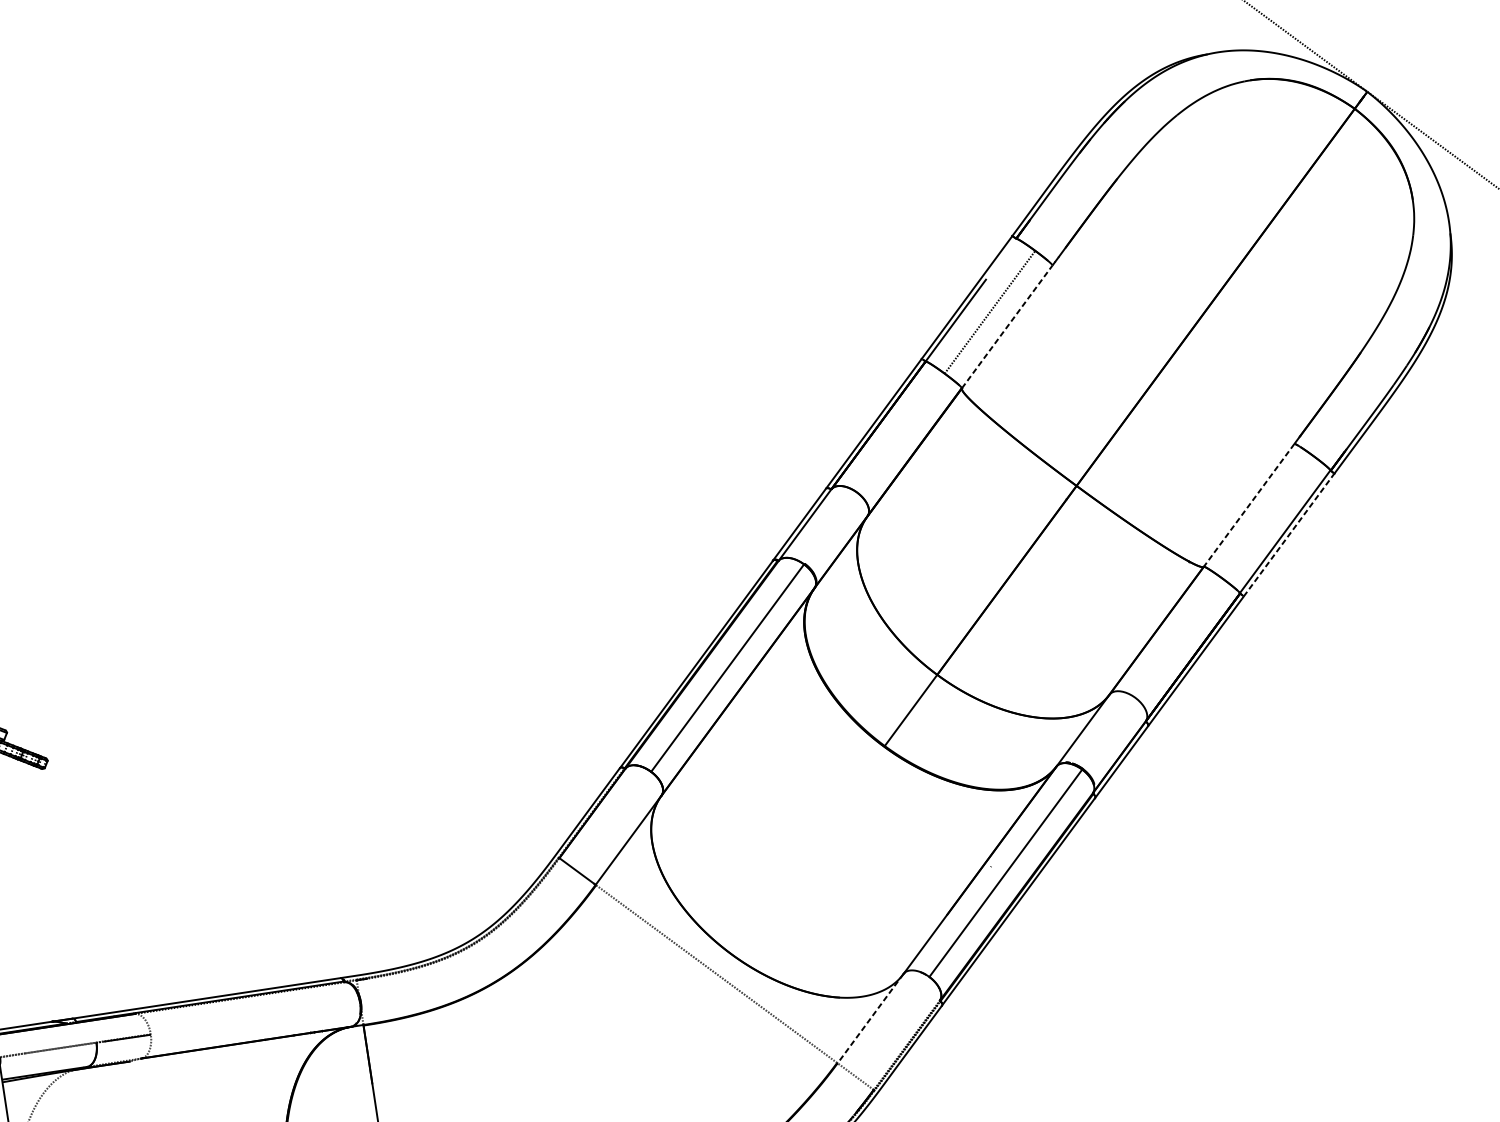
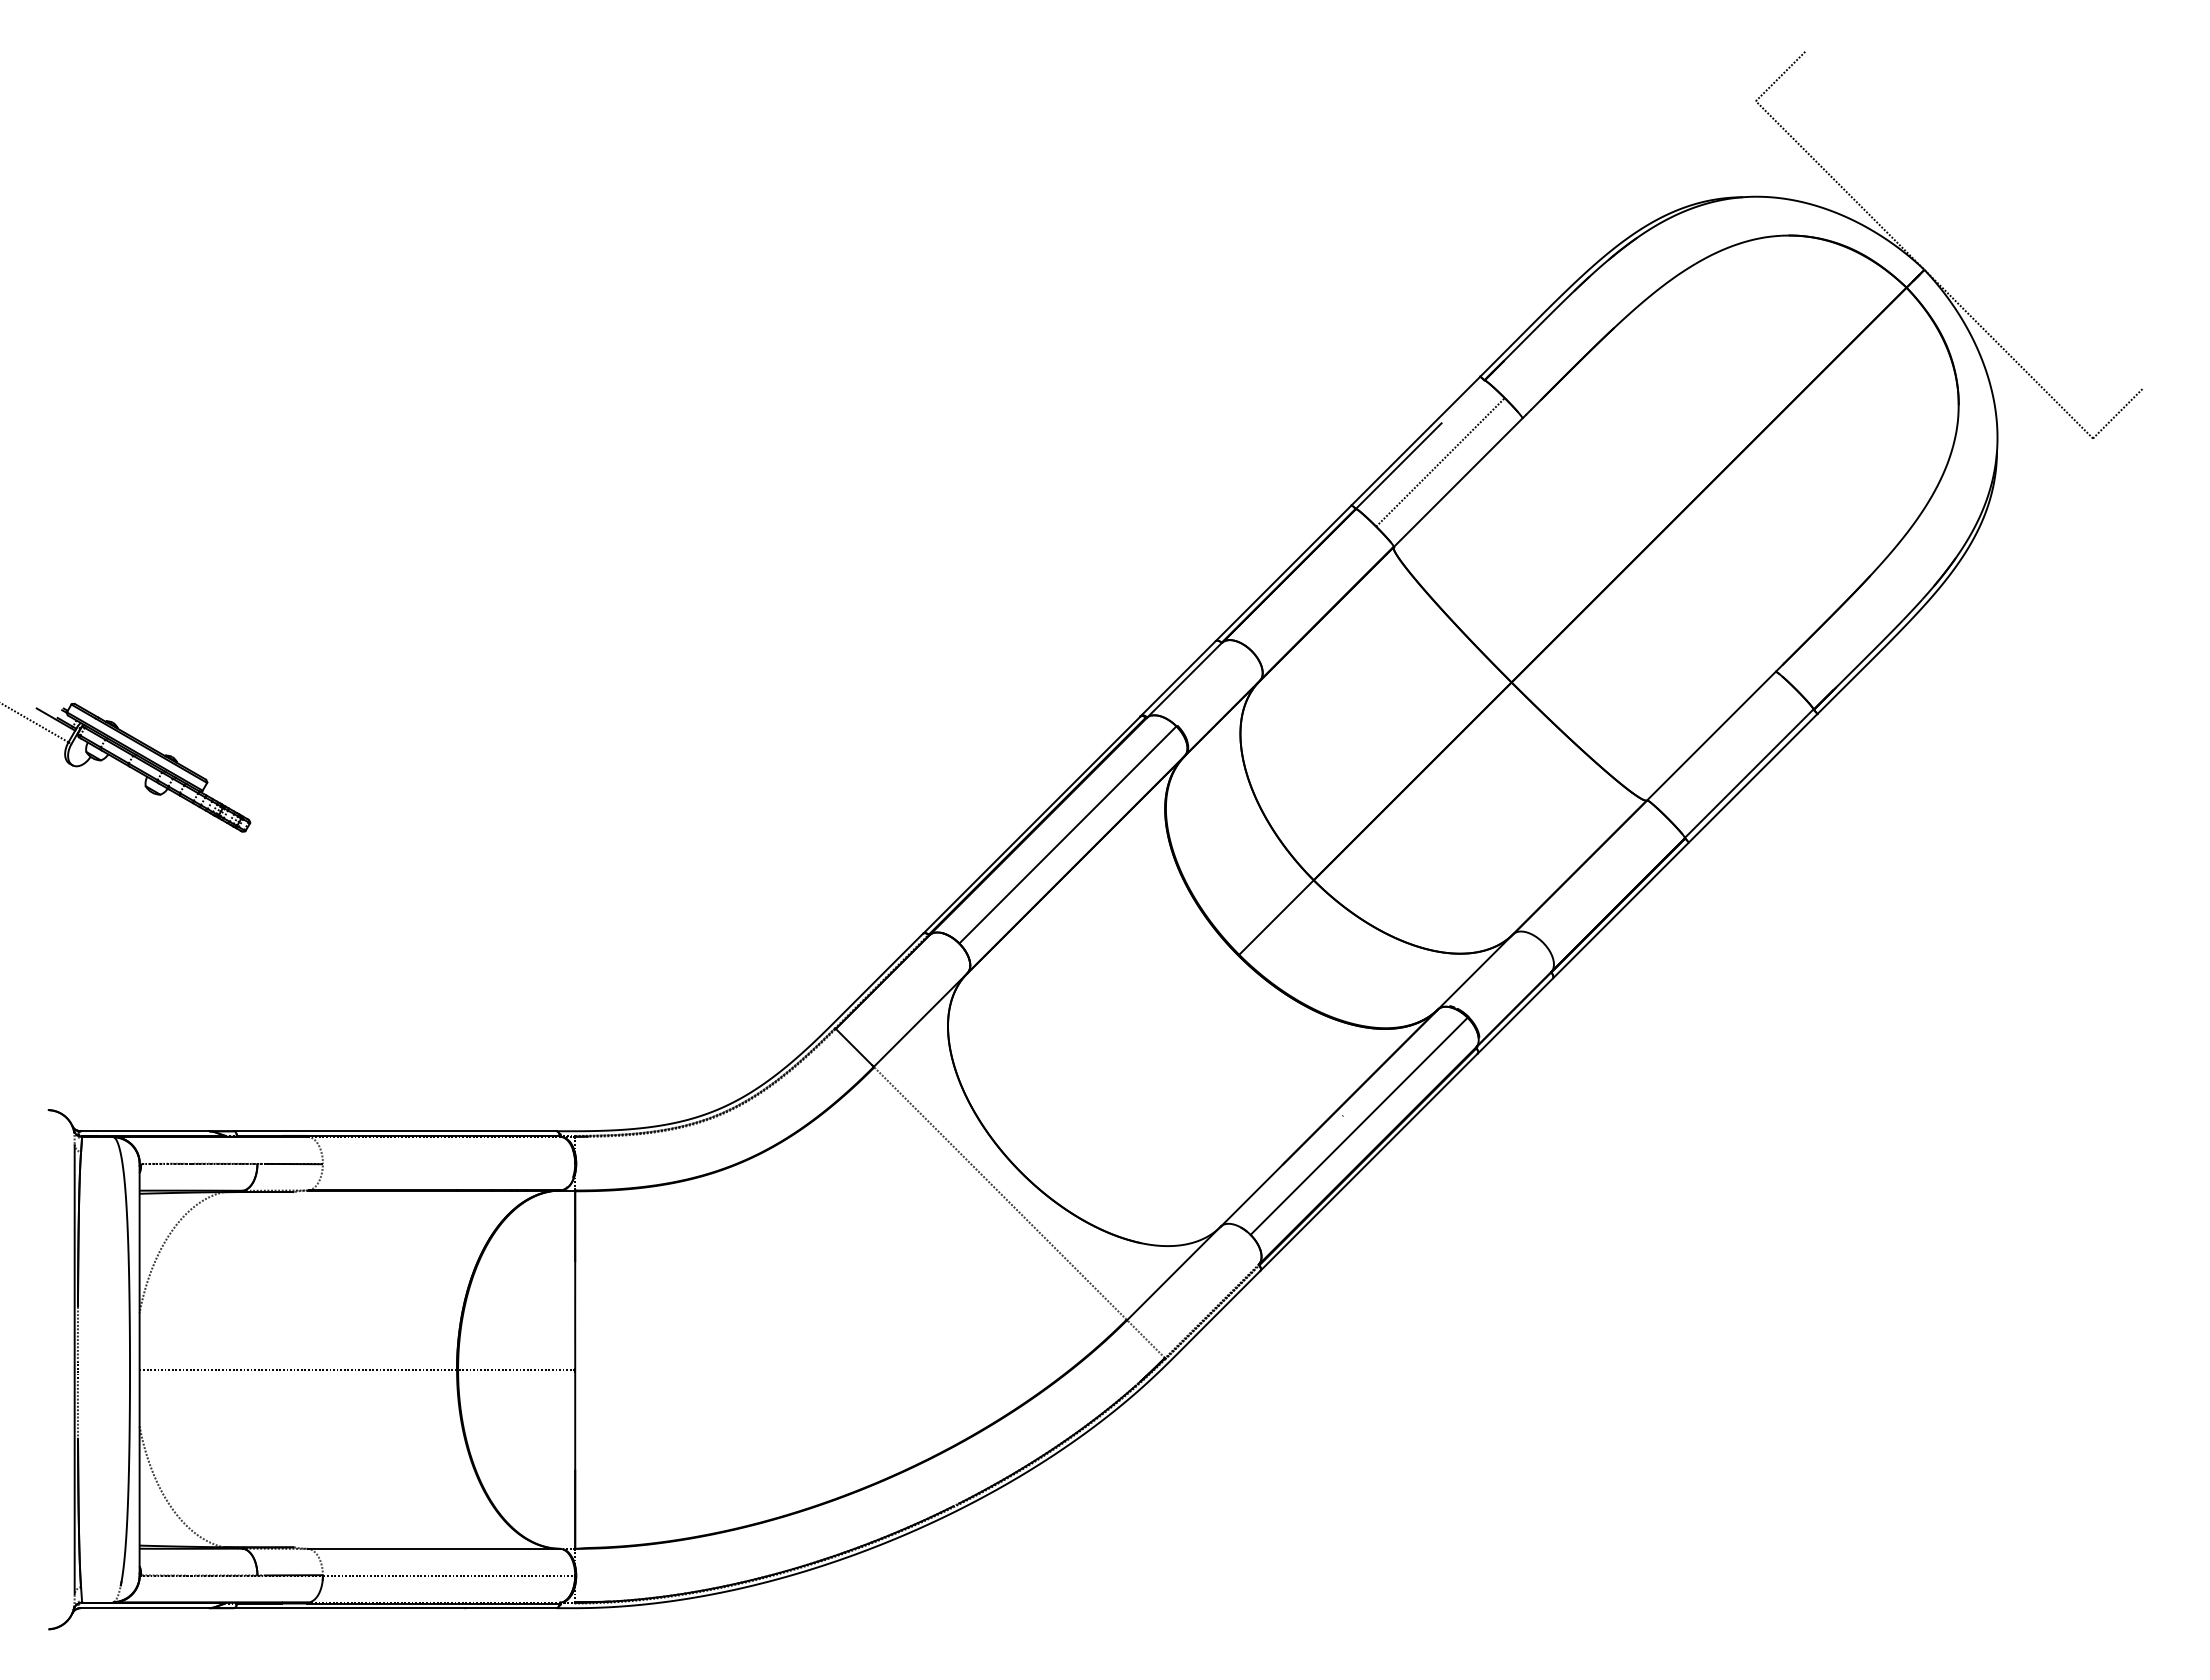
line: (1007, 326) -> (1458, 482), dashed -> solid
line: (1249, 505) -> (1711, 736), dashed -> solid
line: (1289, 535) -> (1753, 778), dashed -> solid
line: (870, 1018) -> (1173, 1273), dashed -> solid

